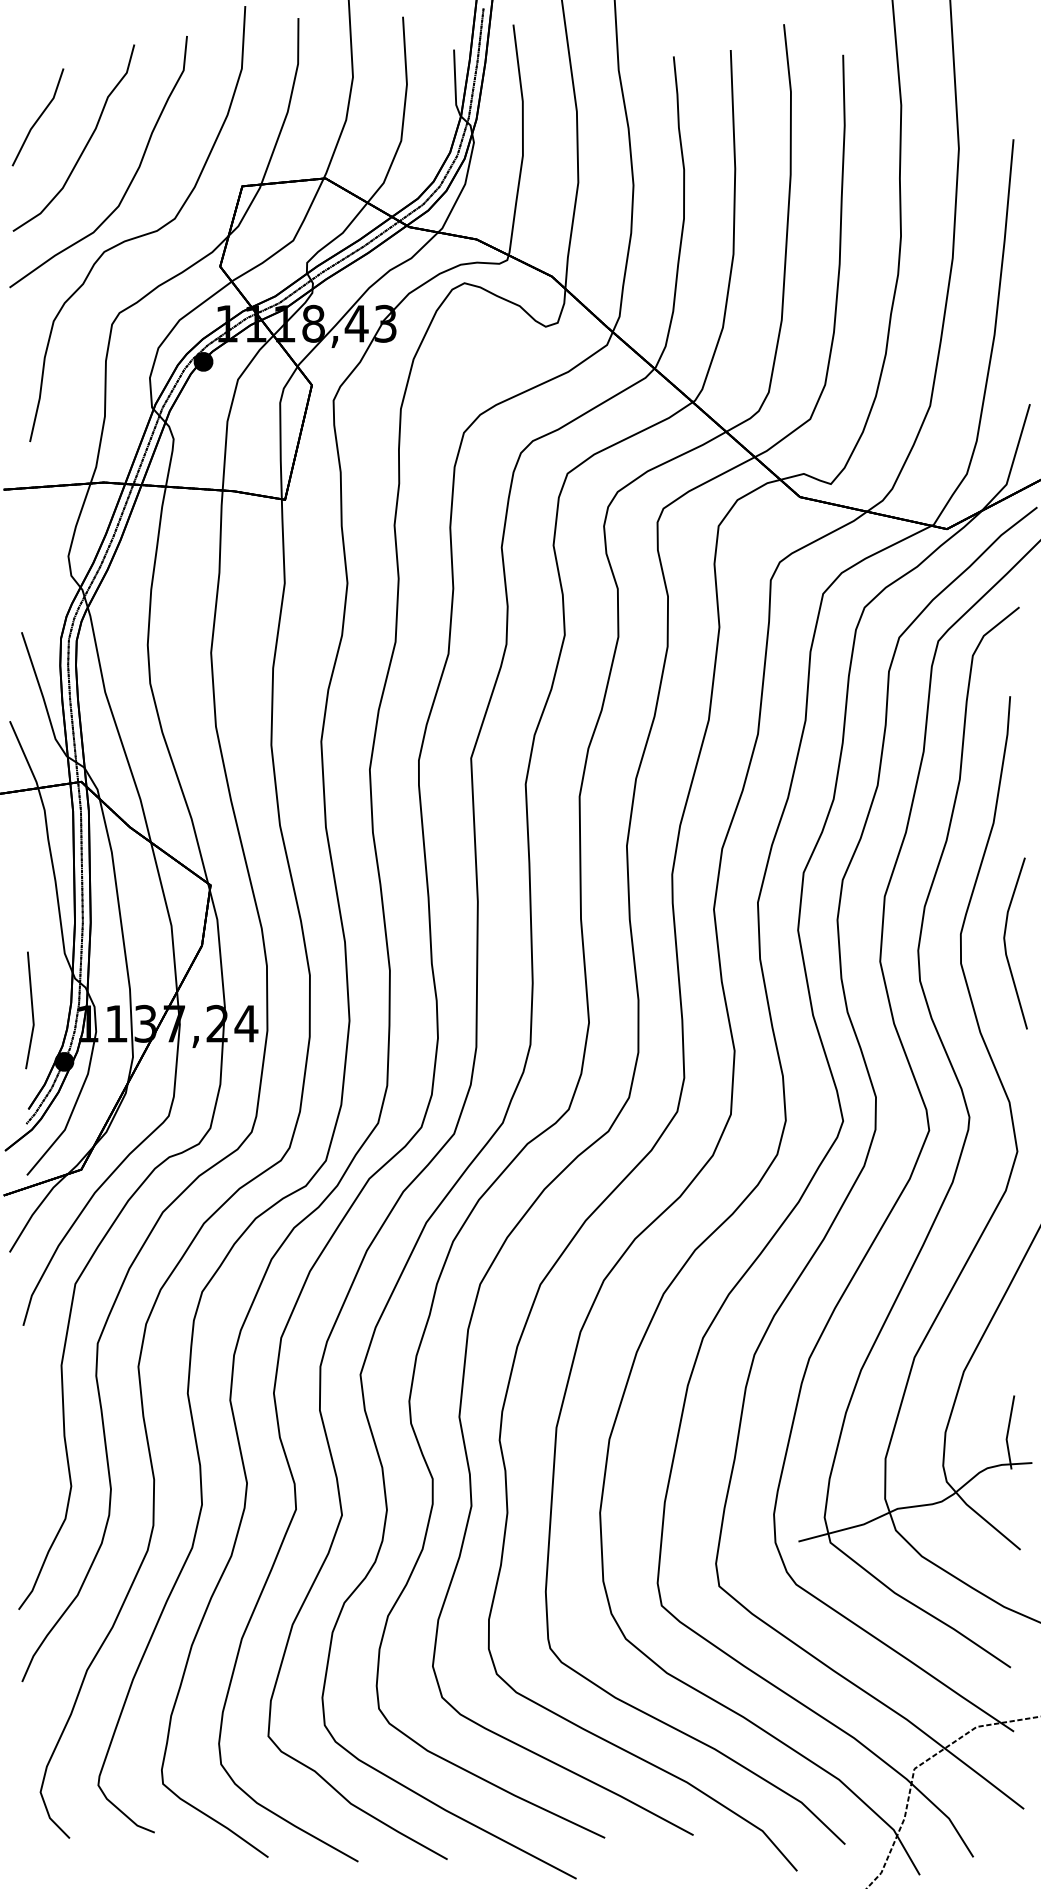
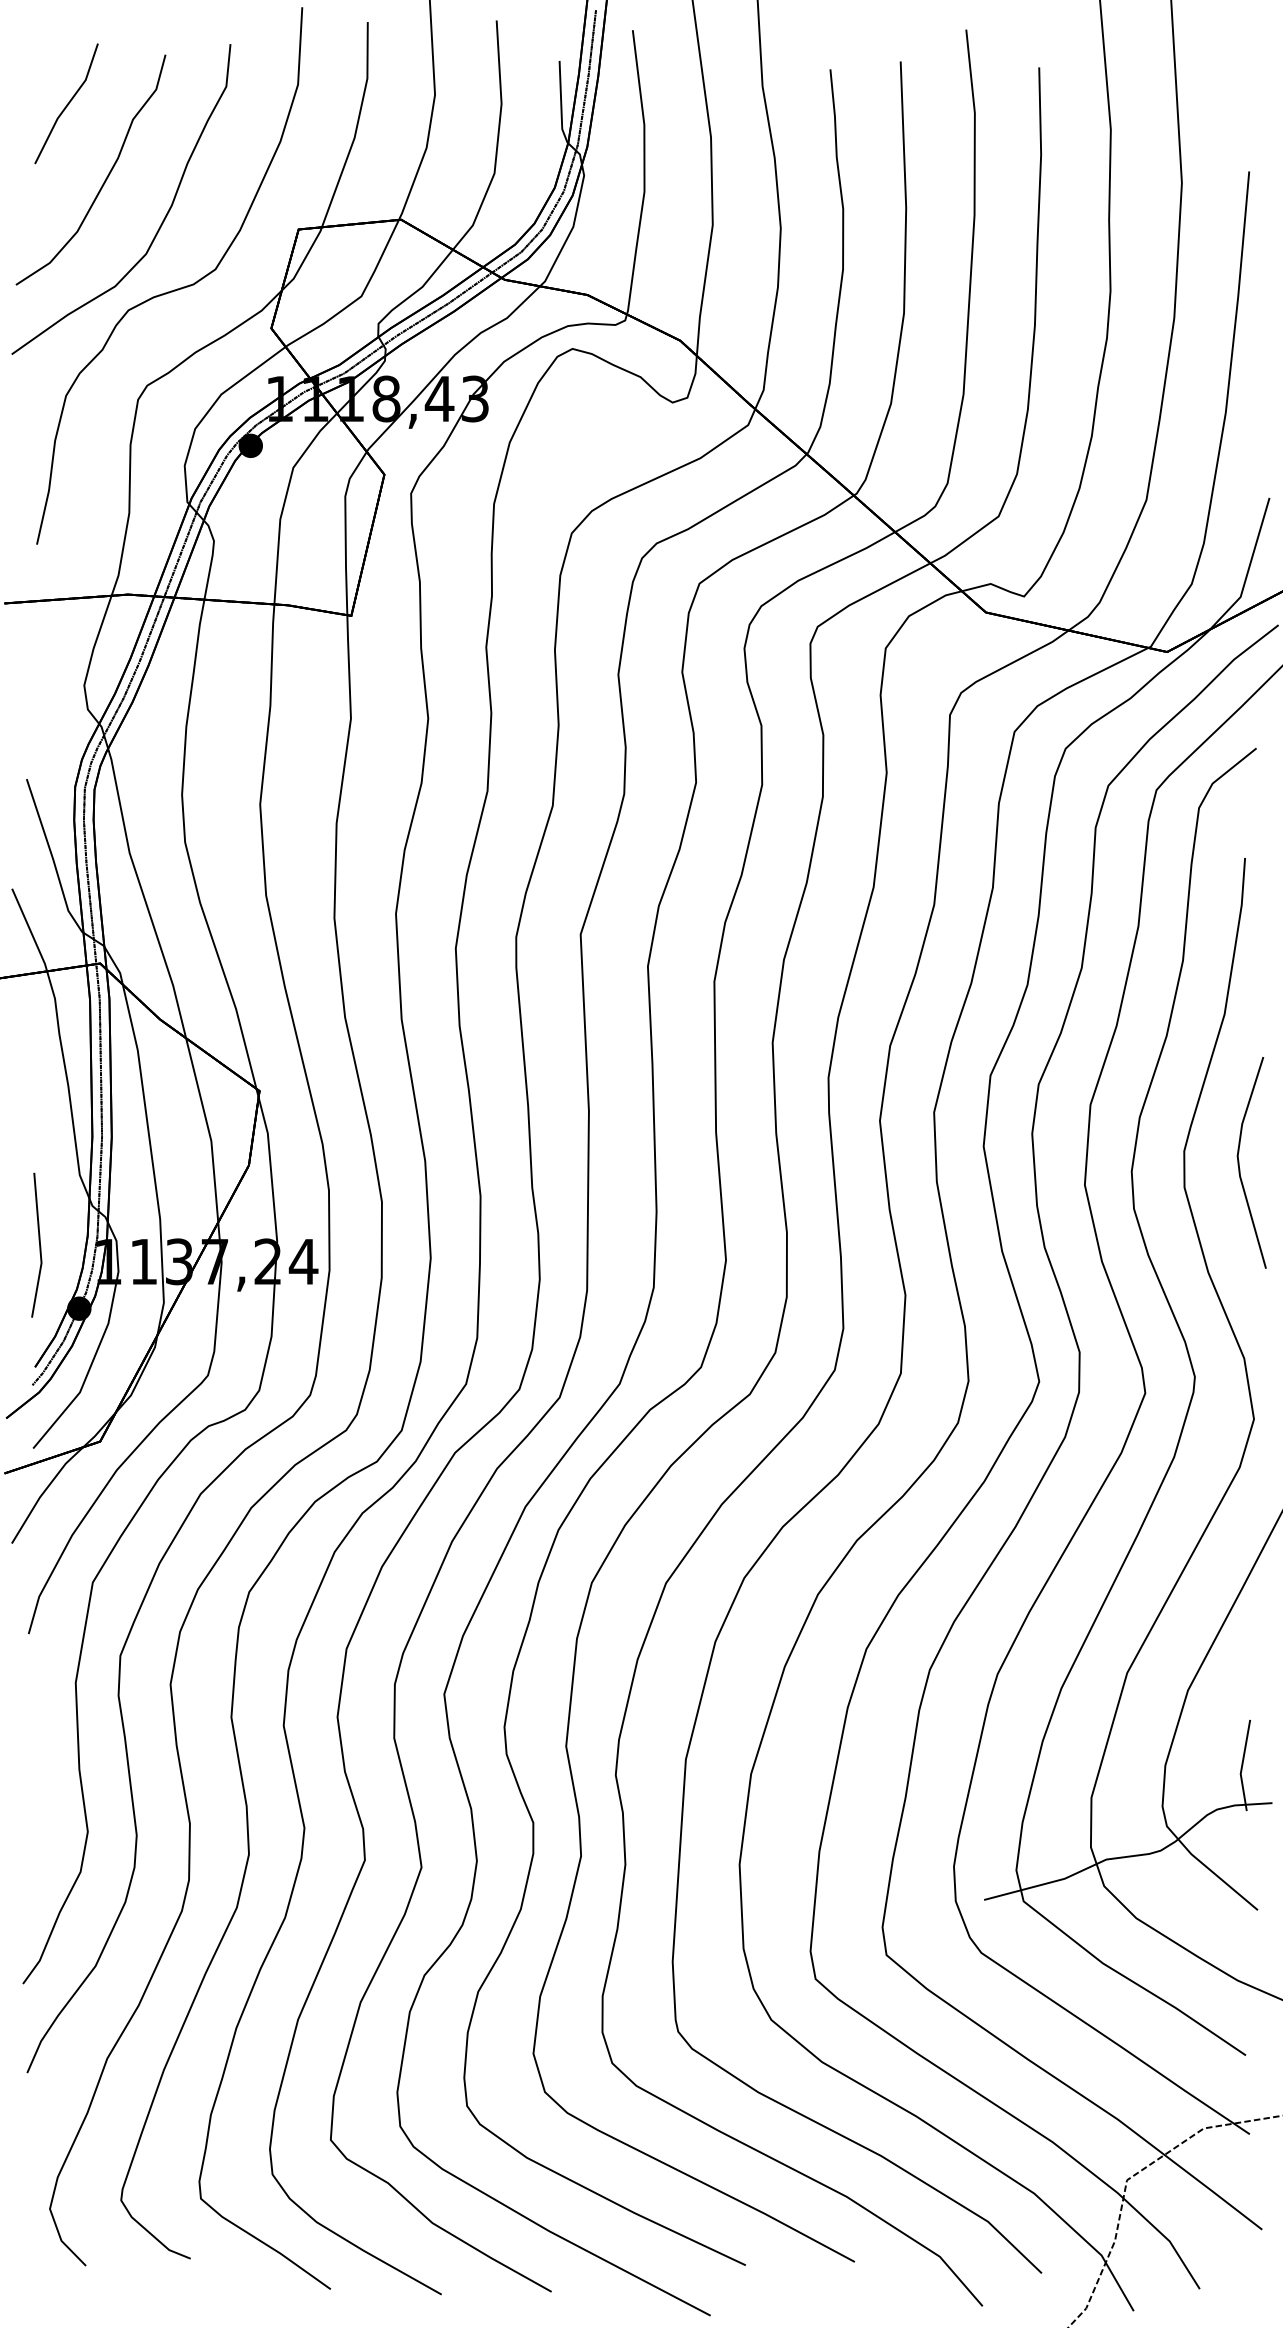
line: (38, 117) -> (67, 103), moved

